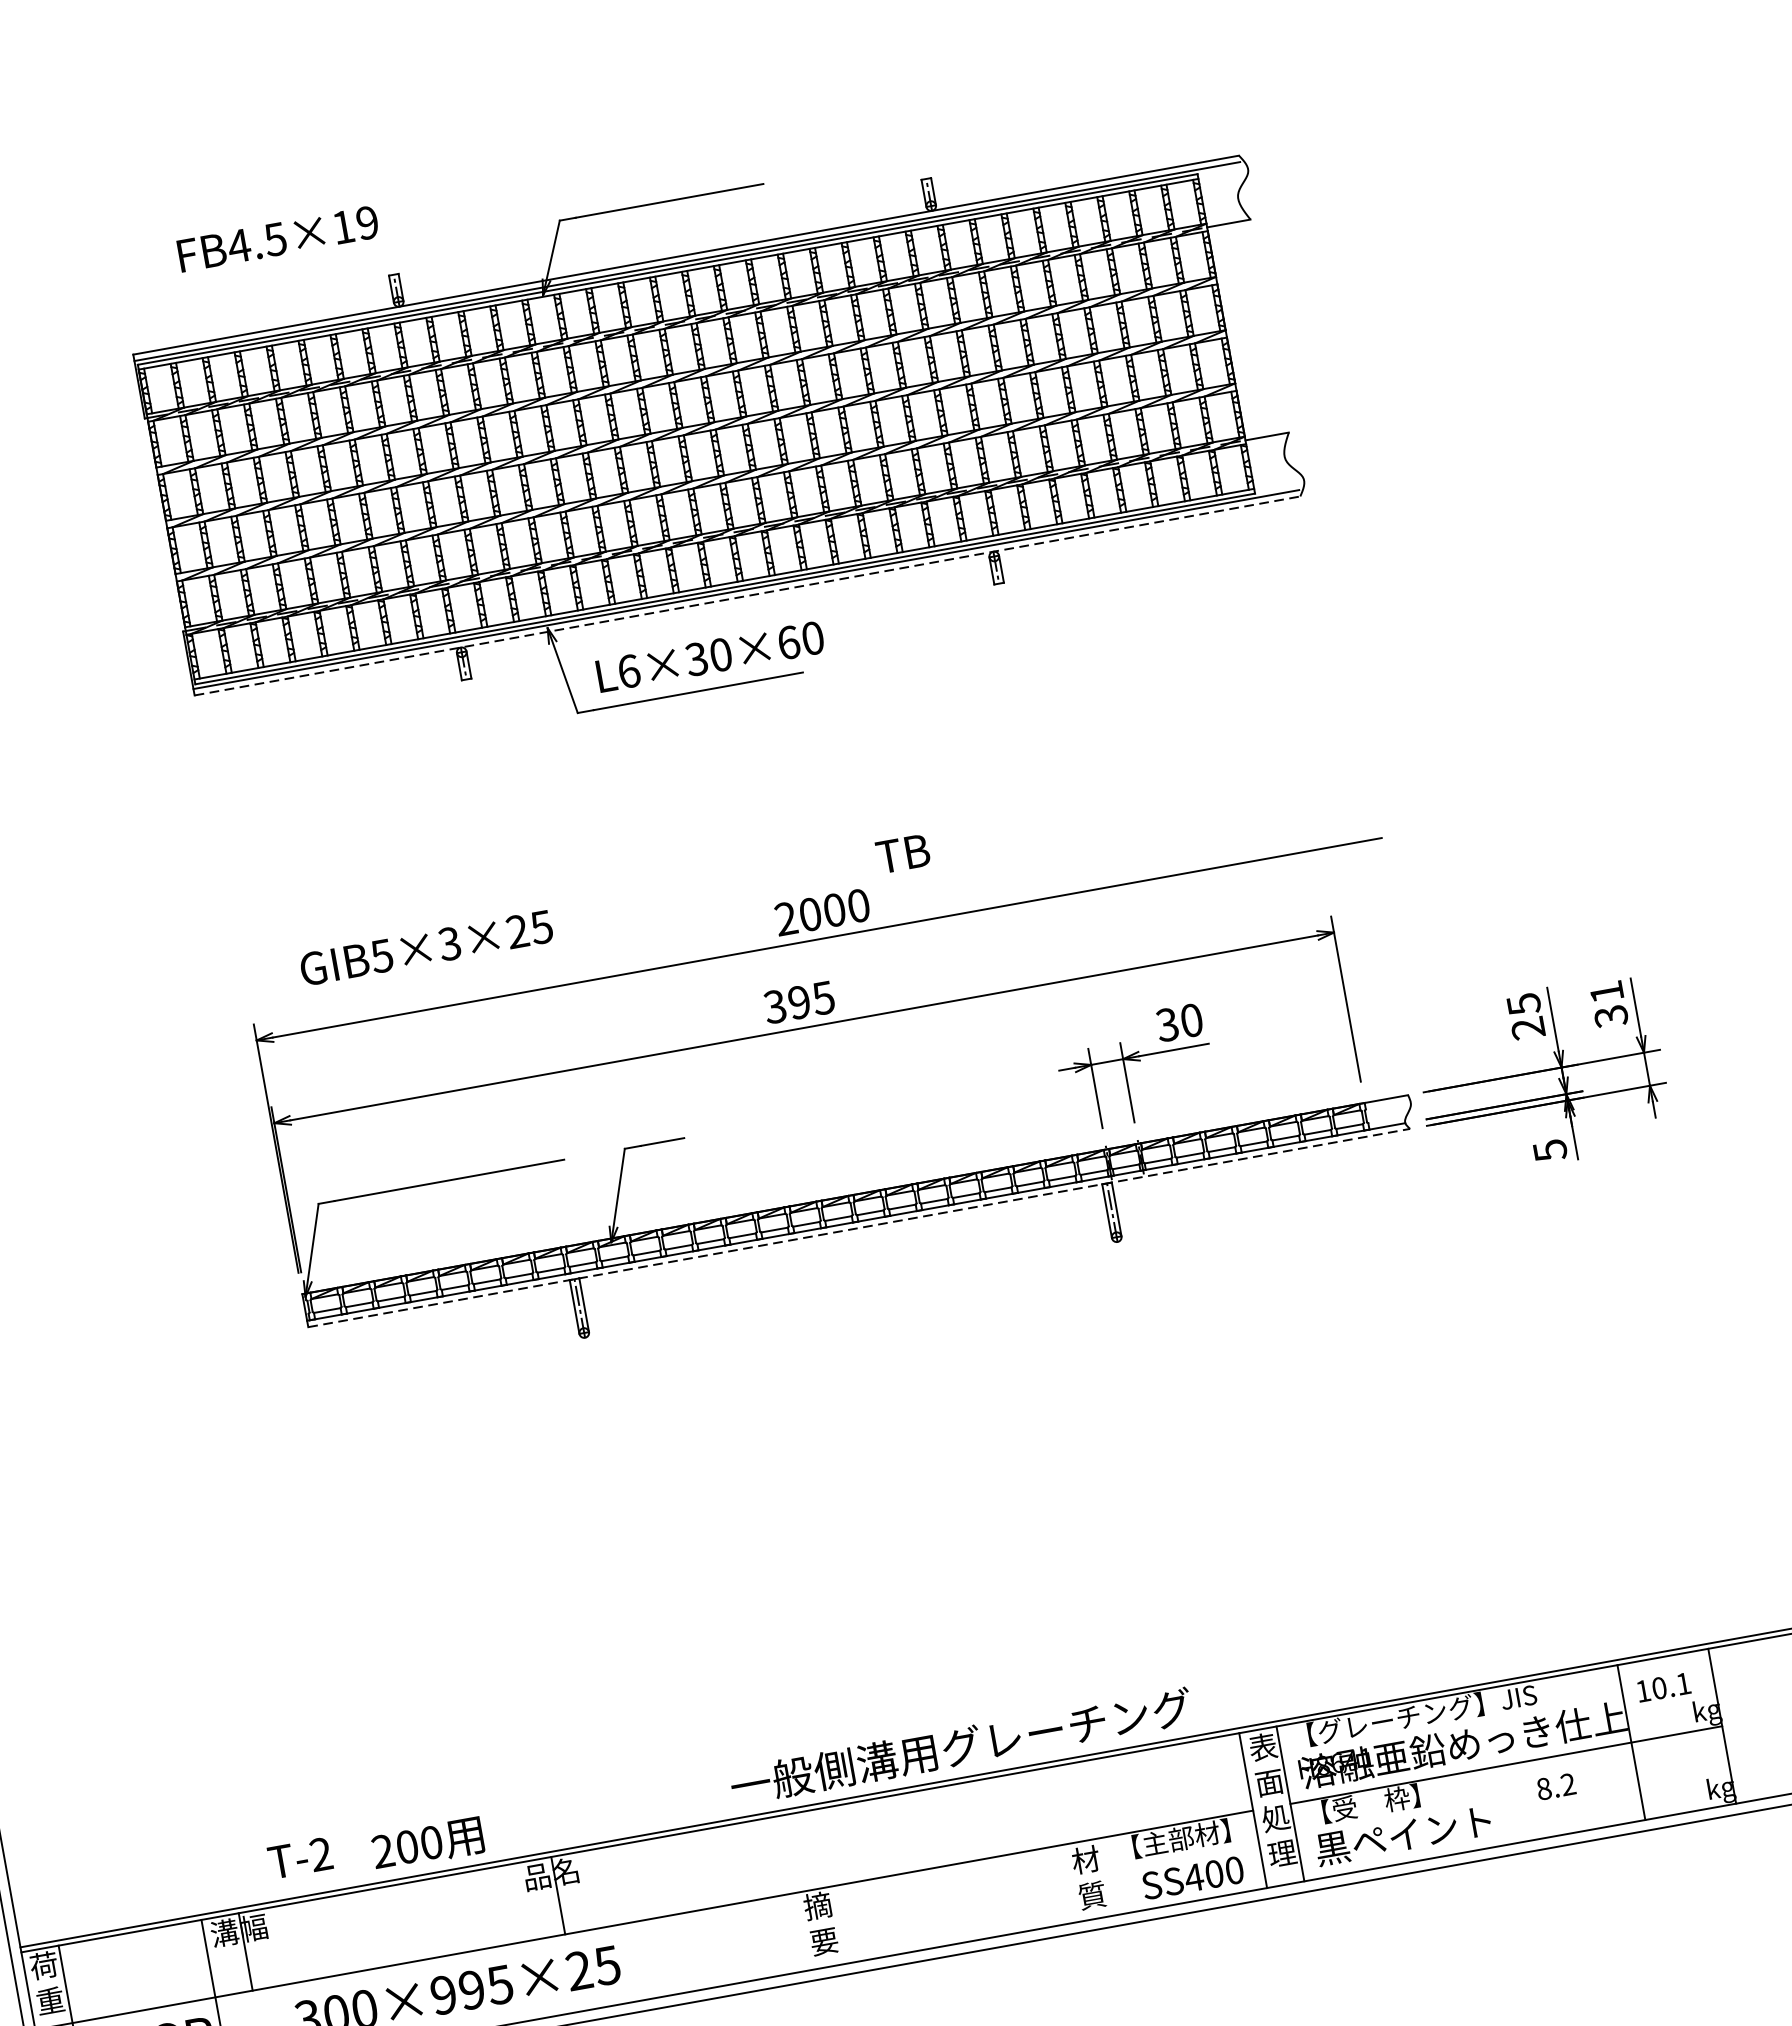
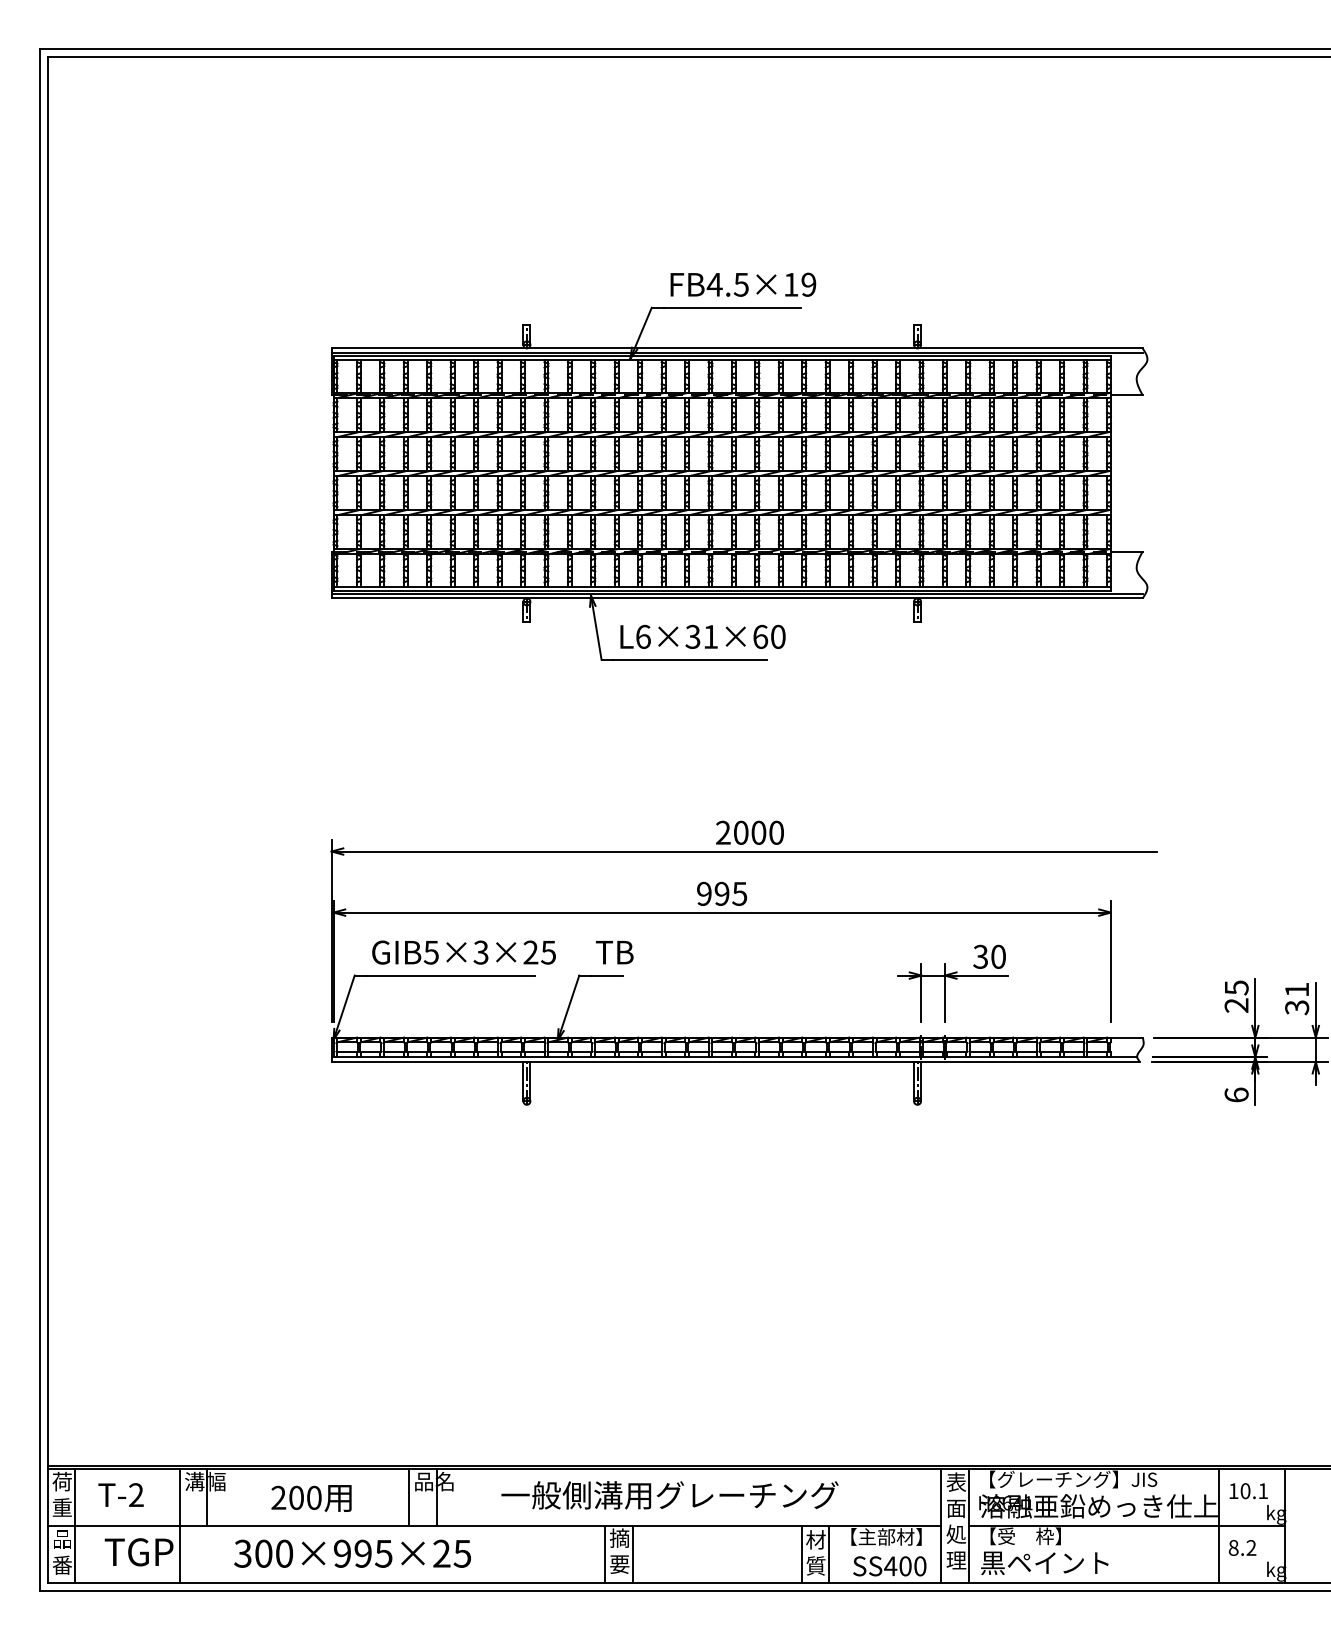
text: (278, 238) -> (743, 284), moved
line: (747, 595) -> (737, 598), dashed -> solid
text: (720, 654) -> (710, 636), L6×30×60 -> L6×31×60
text: (902, 853) -> (614, 952), moved
text: (425, 948) -> (463, 952), moved
text: (773, 1006) -> (703, 893), 395 -> 995
text: (1549, 1149) -> (1236, 1094), 5 -> 6
line: (860, 1227) -> (736, 1061), dashed -> solid
text: (960, 1746) -> (669, 1495), moved
text: (1556, 1786) -> (1242, 1547), moved
text: (427, 1844) -> (311, 1498), moved
text: (299, 1857) -> (120, 1494), moved
line: (1107, 1876) -> (829, 1554), added
line: (1069, 1883) -> (801, 1554), added
line: (521, 1901) -> (409, 1497), added
line: (839, 1924) -> (632, 1554), added
line: (802, 1931) -> (605, 1554), added

